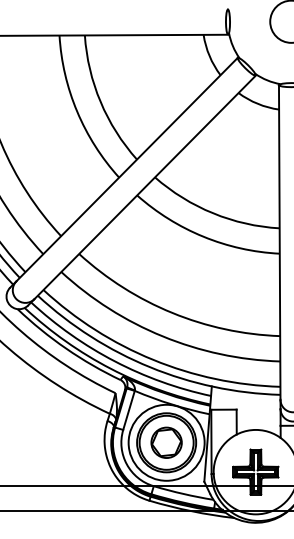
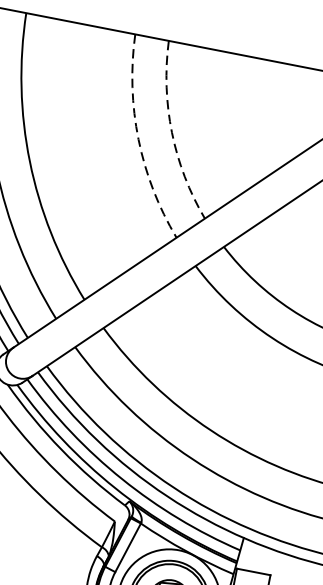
arc: (100, 101) -> (171, 132), solid -> dashed
arc: (77, 111) -> (138, 139), solid -> dashed

